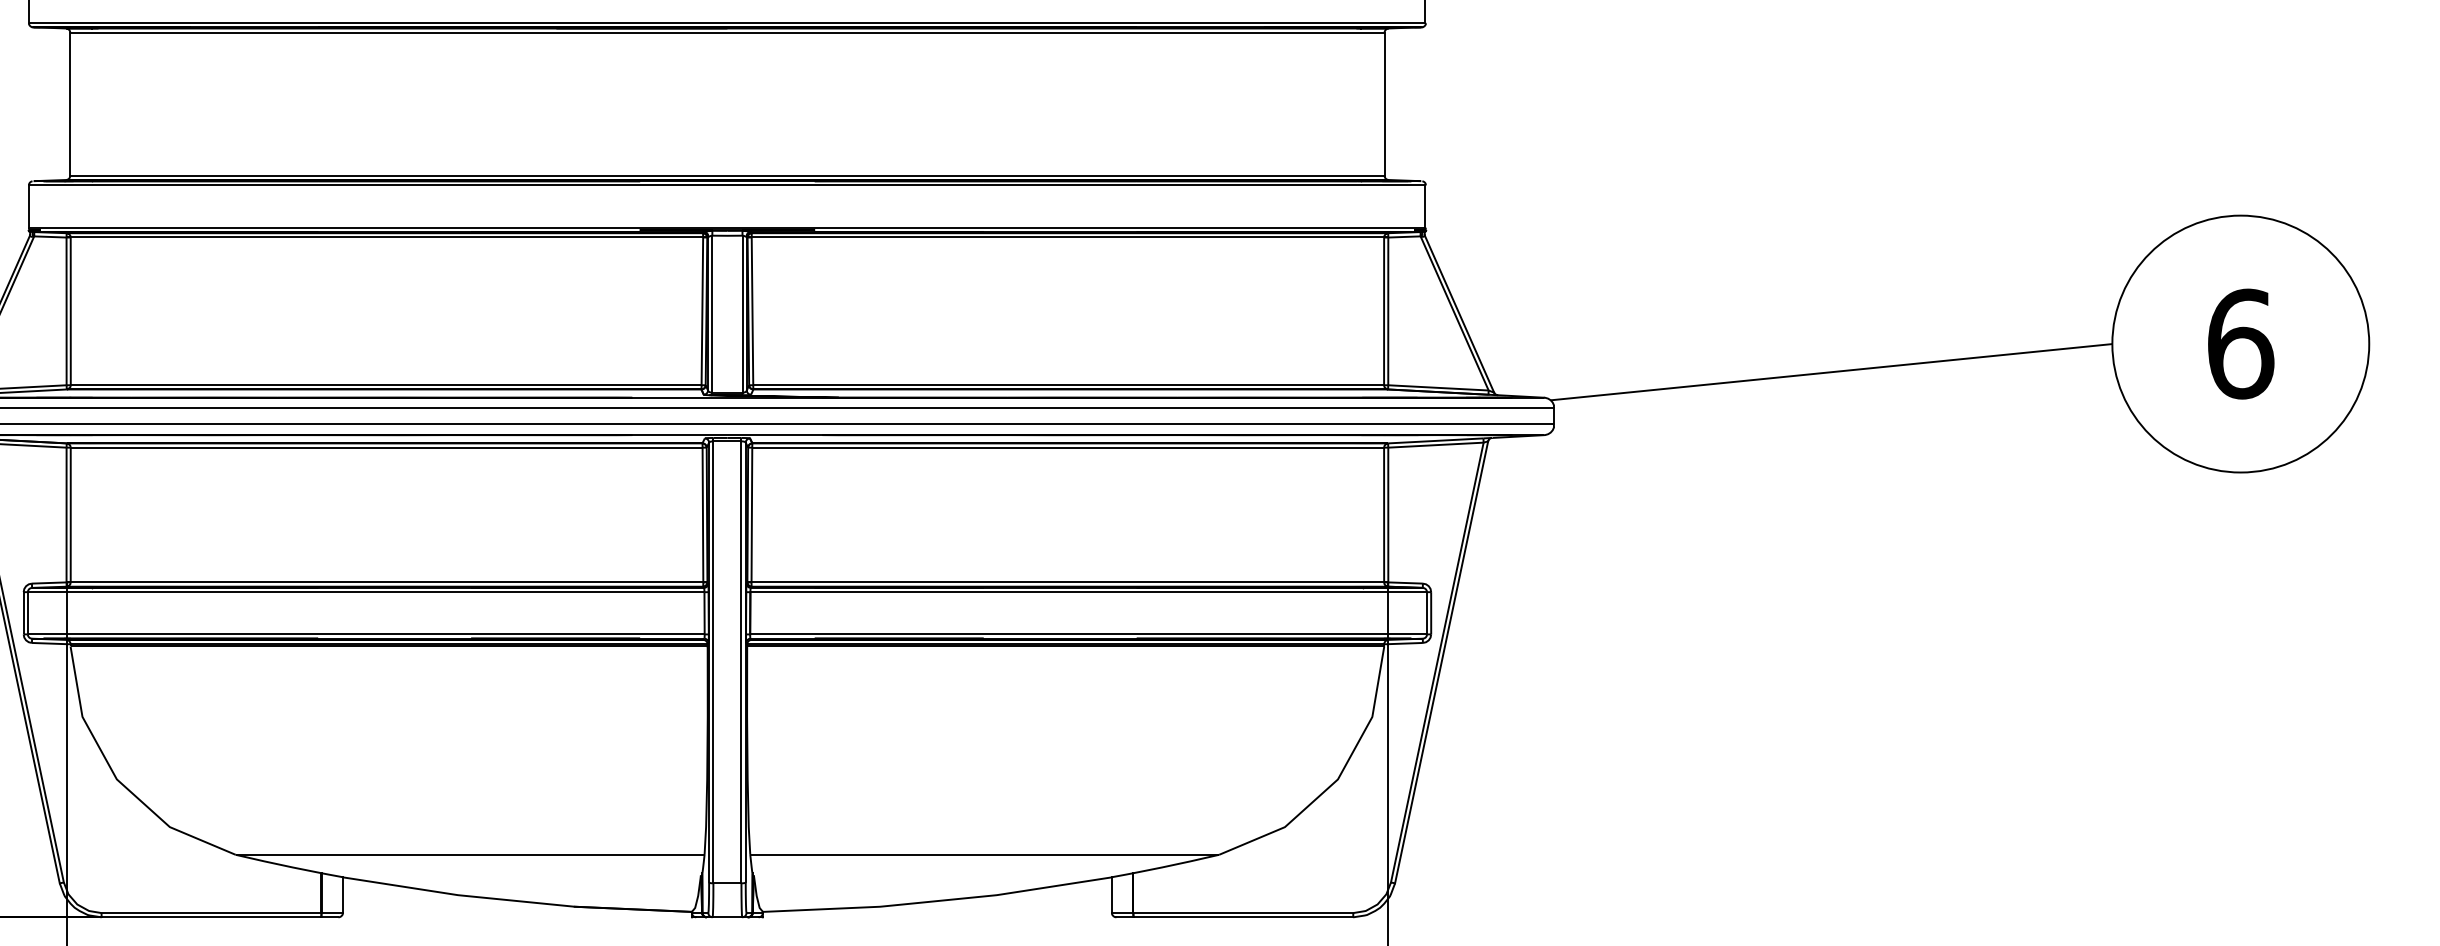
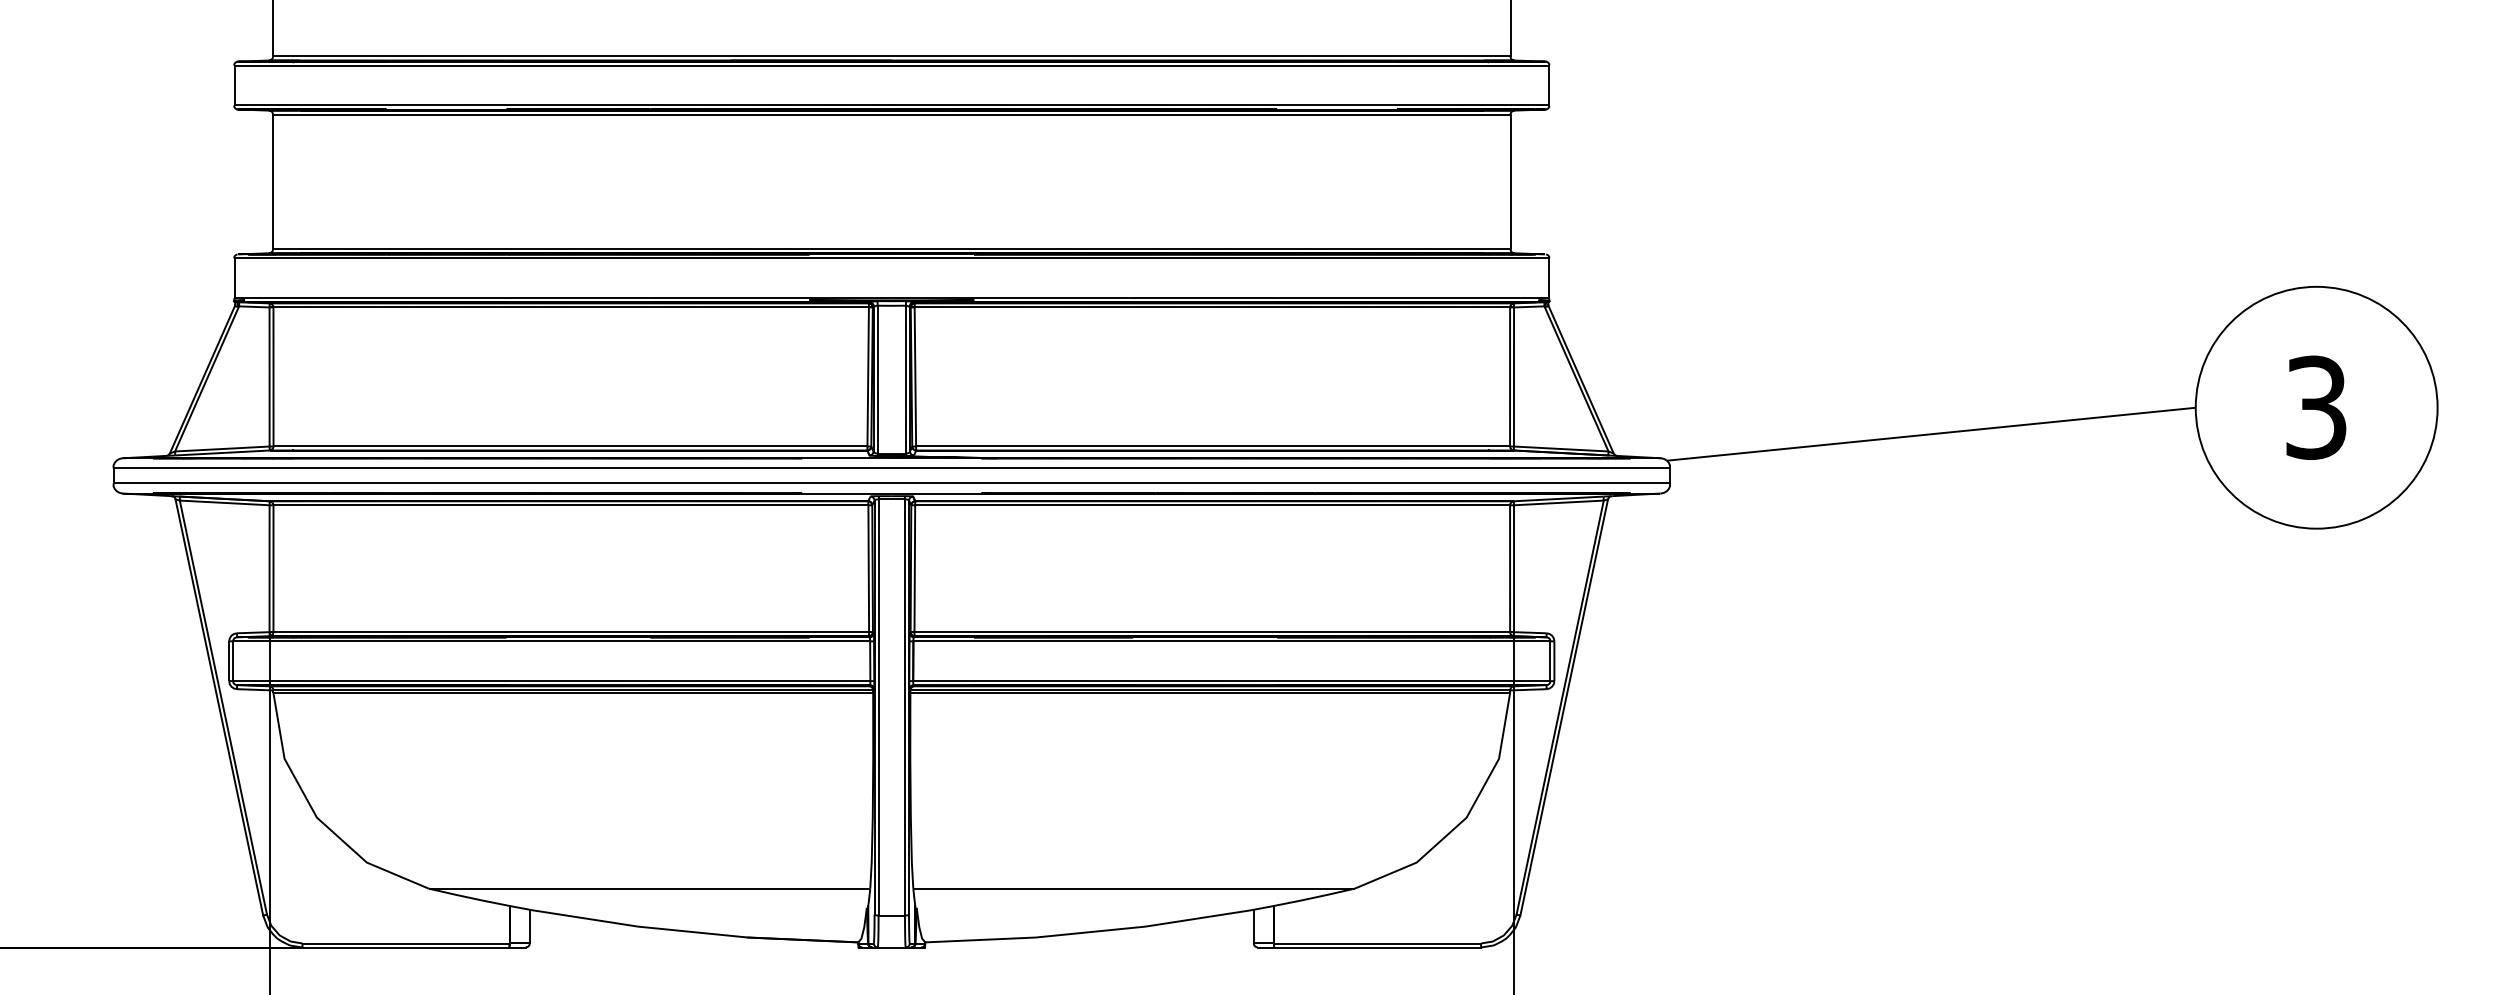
text: (2240, 343) -> (2316, 407), 6 -> 3

